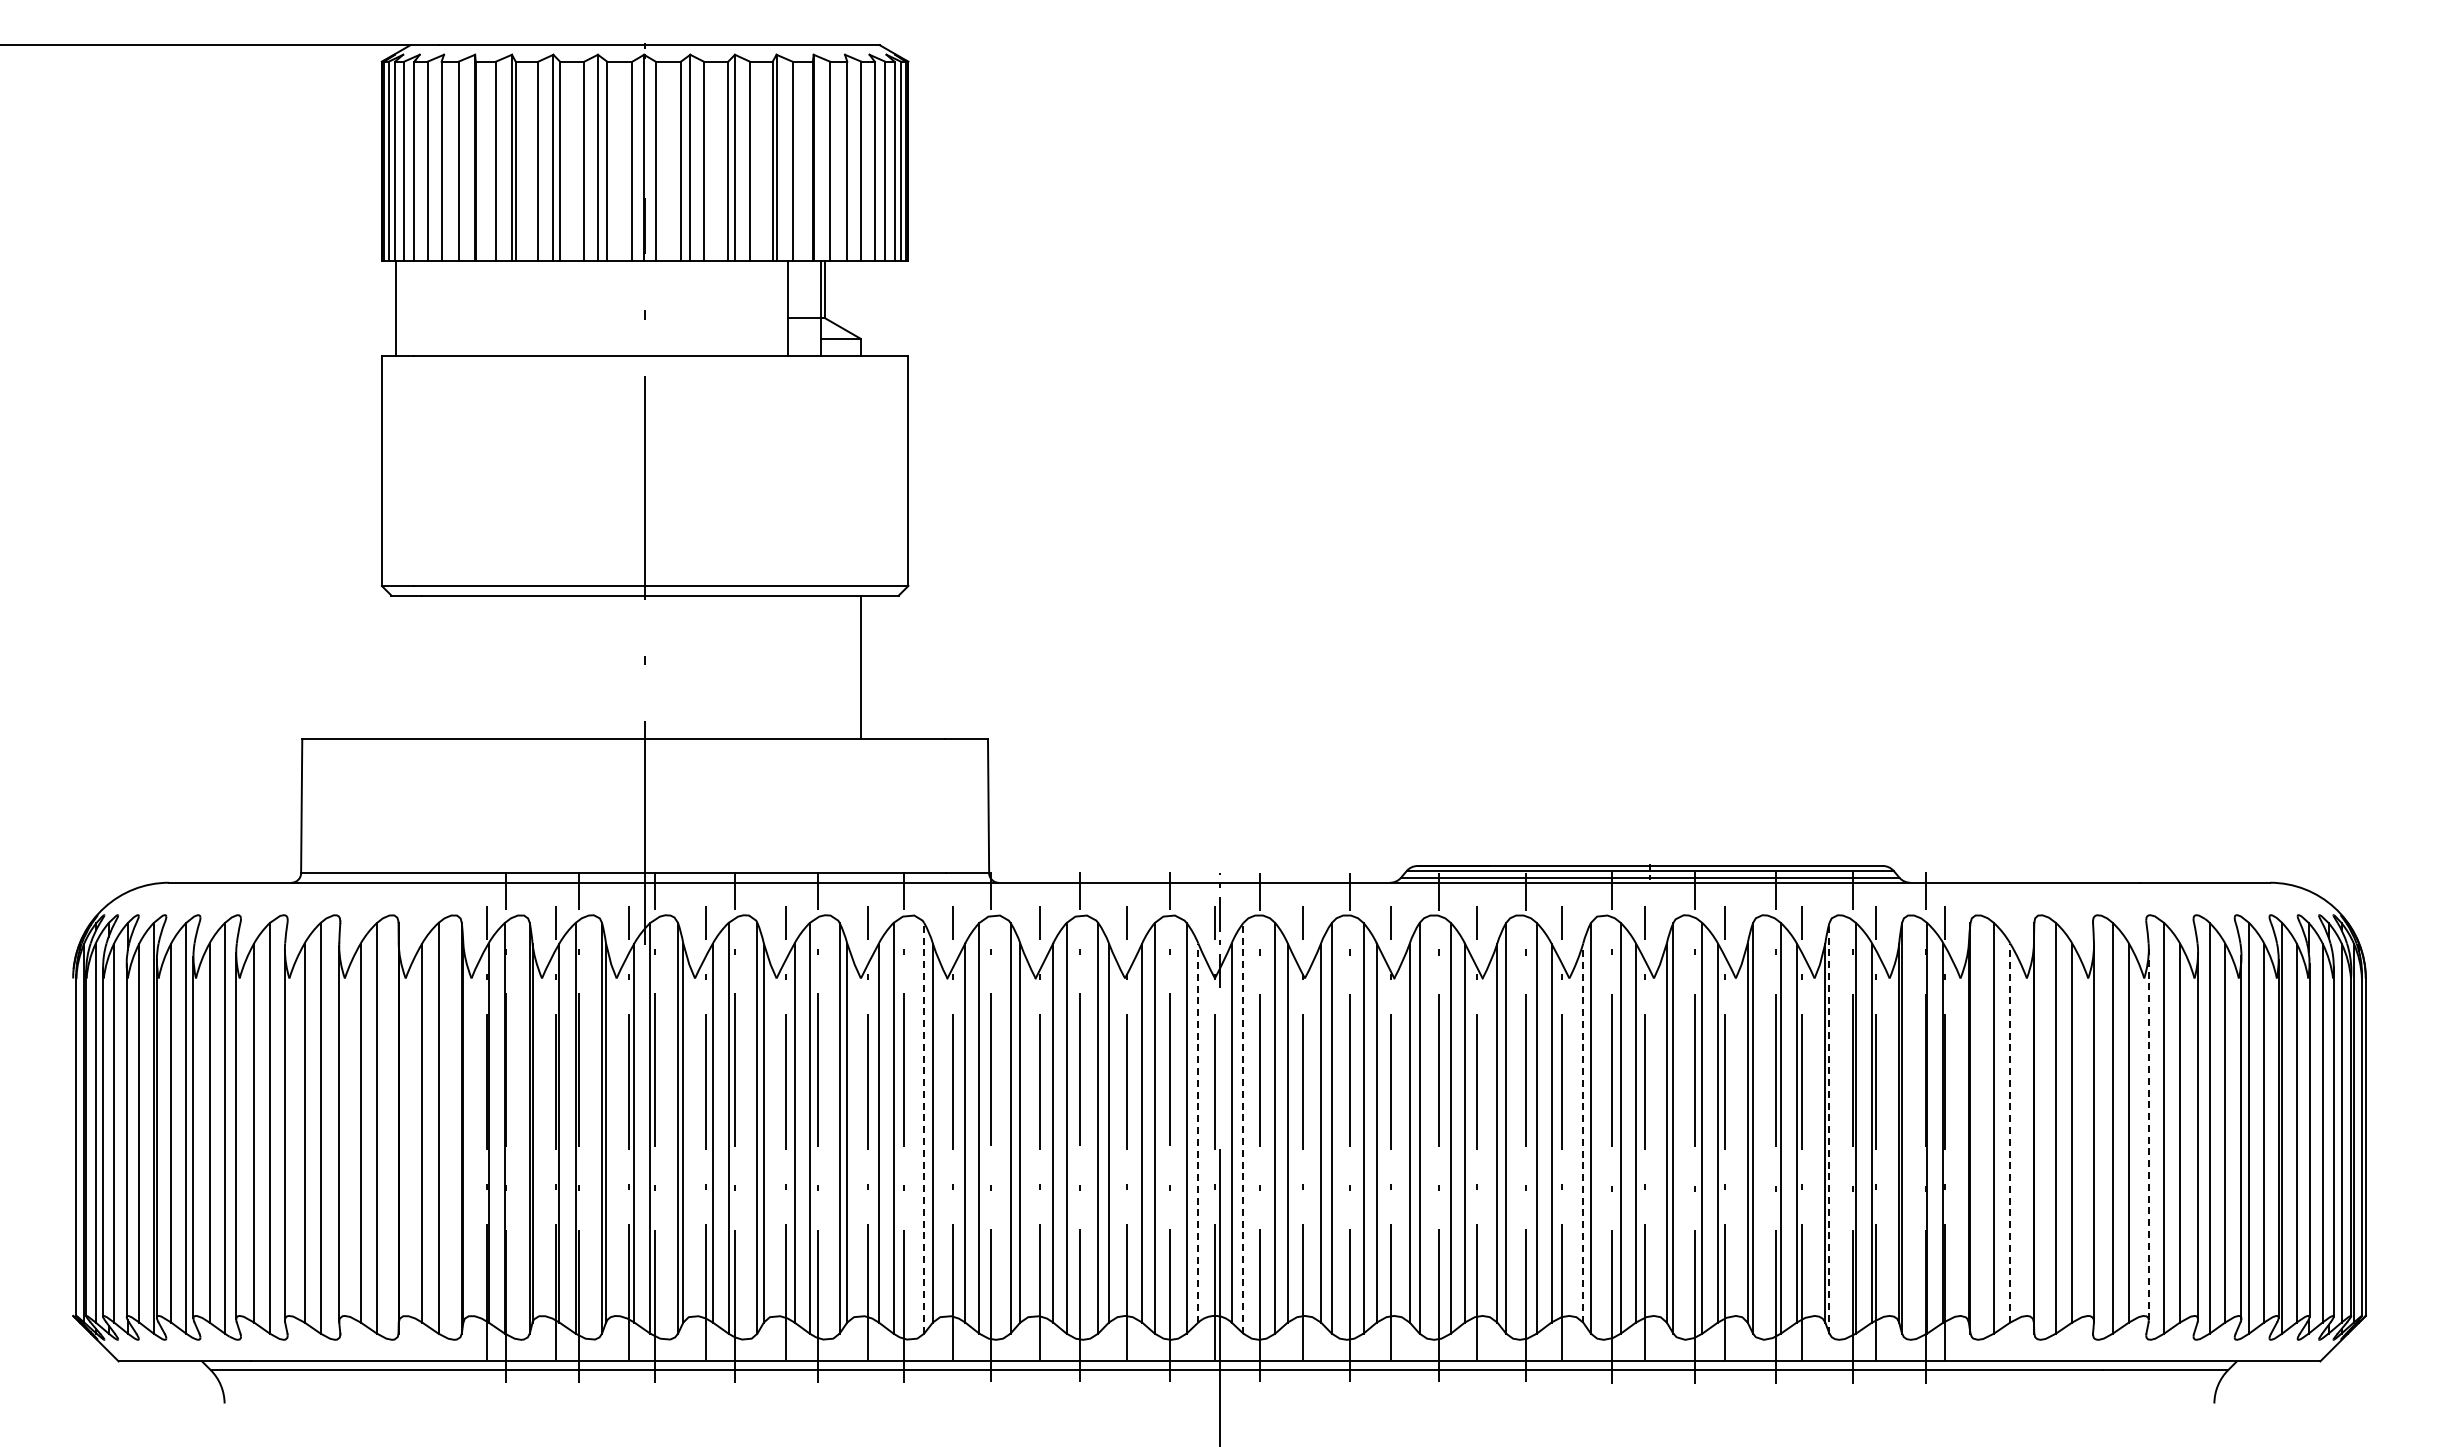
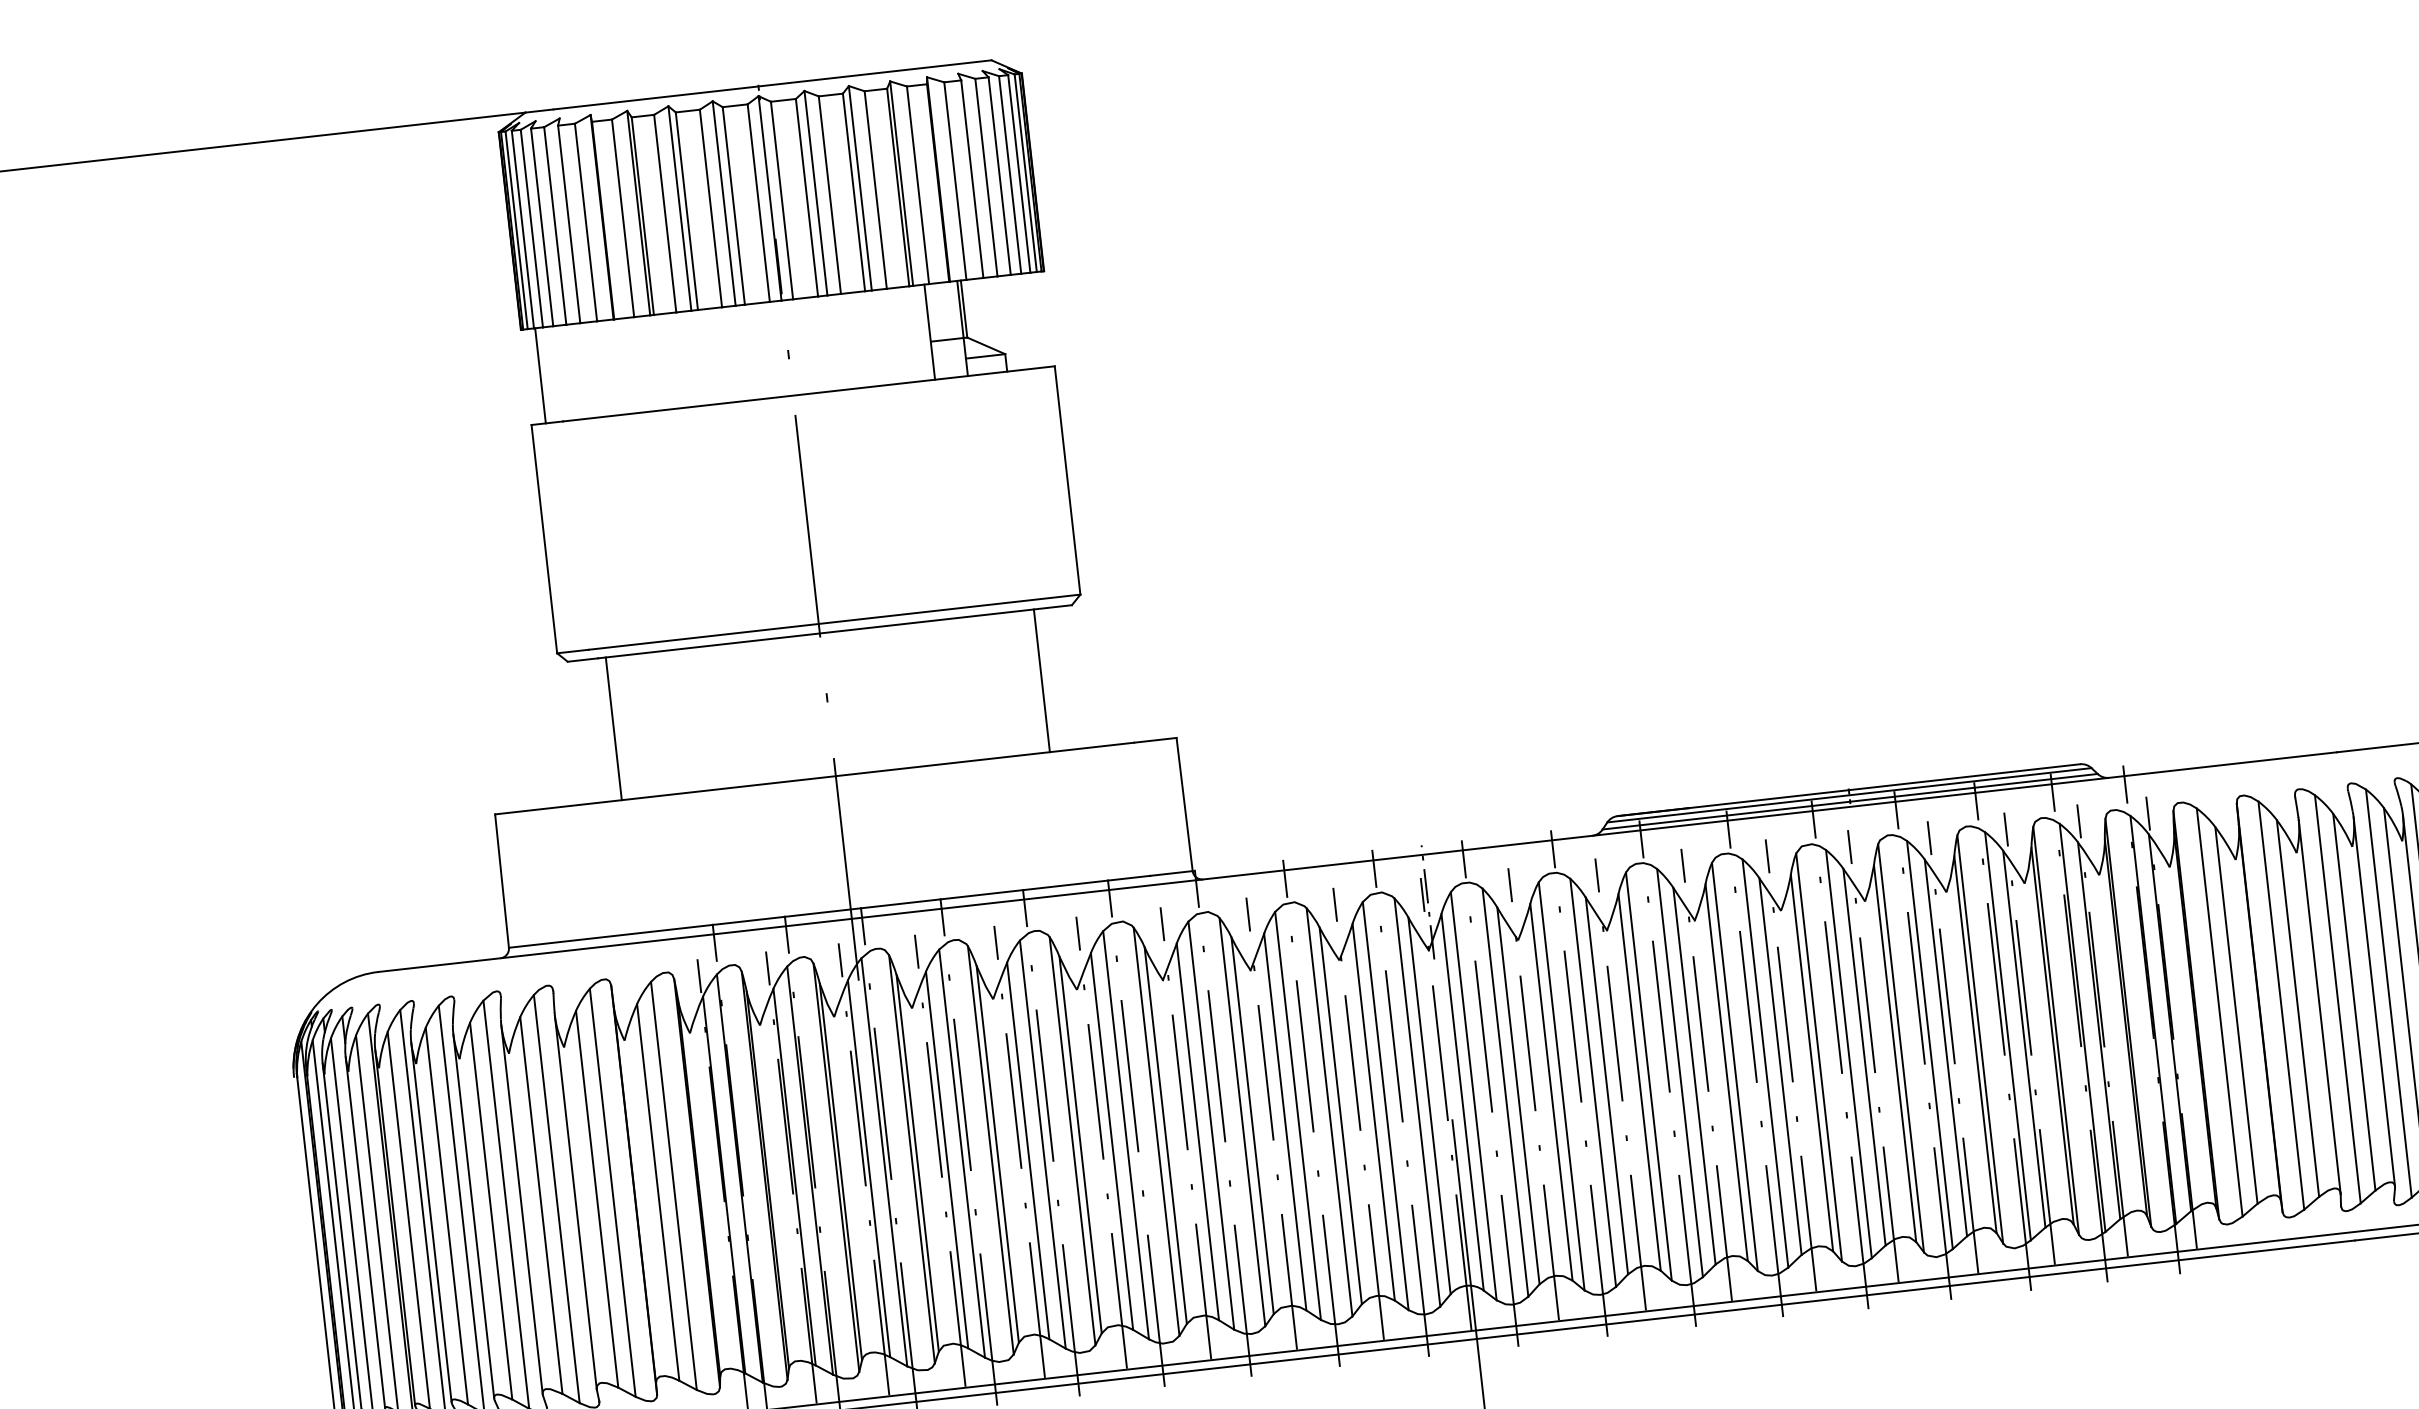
line: (429, 667) -> (613, 728), added
line: (924, 1127) -> (1156, 1130), dashed -> solid
line: (1243, 1127) -> (1473, 1095), dashed -> solid
line: (1829, 1127) -> (2056, 1030), dashed -> solid
line: (1198, 1133) -> (1429, 1106), dashed -> solid
line: (1583, 1133) -> (1812, 1063), dashed -> solid
line: (2010, 1133) -> (2236, 1015), dashed -> solid
line: (2148, 1134) -> (2373, 1001), dashed -> solid

